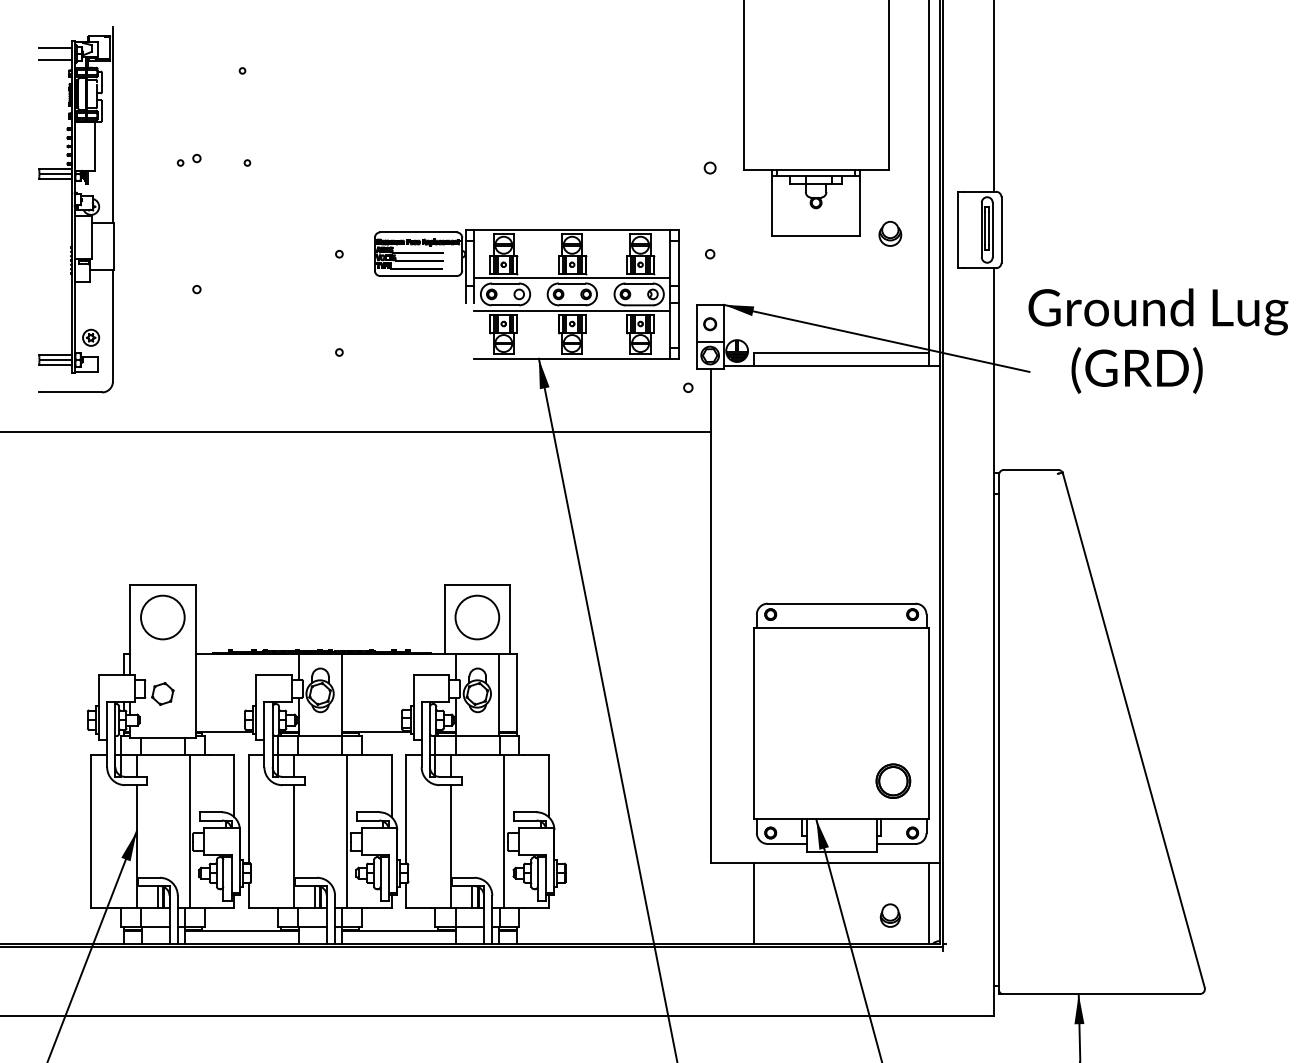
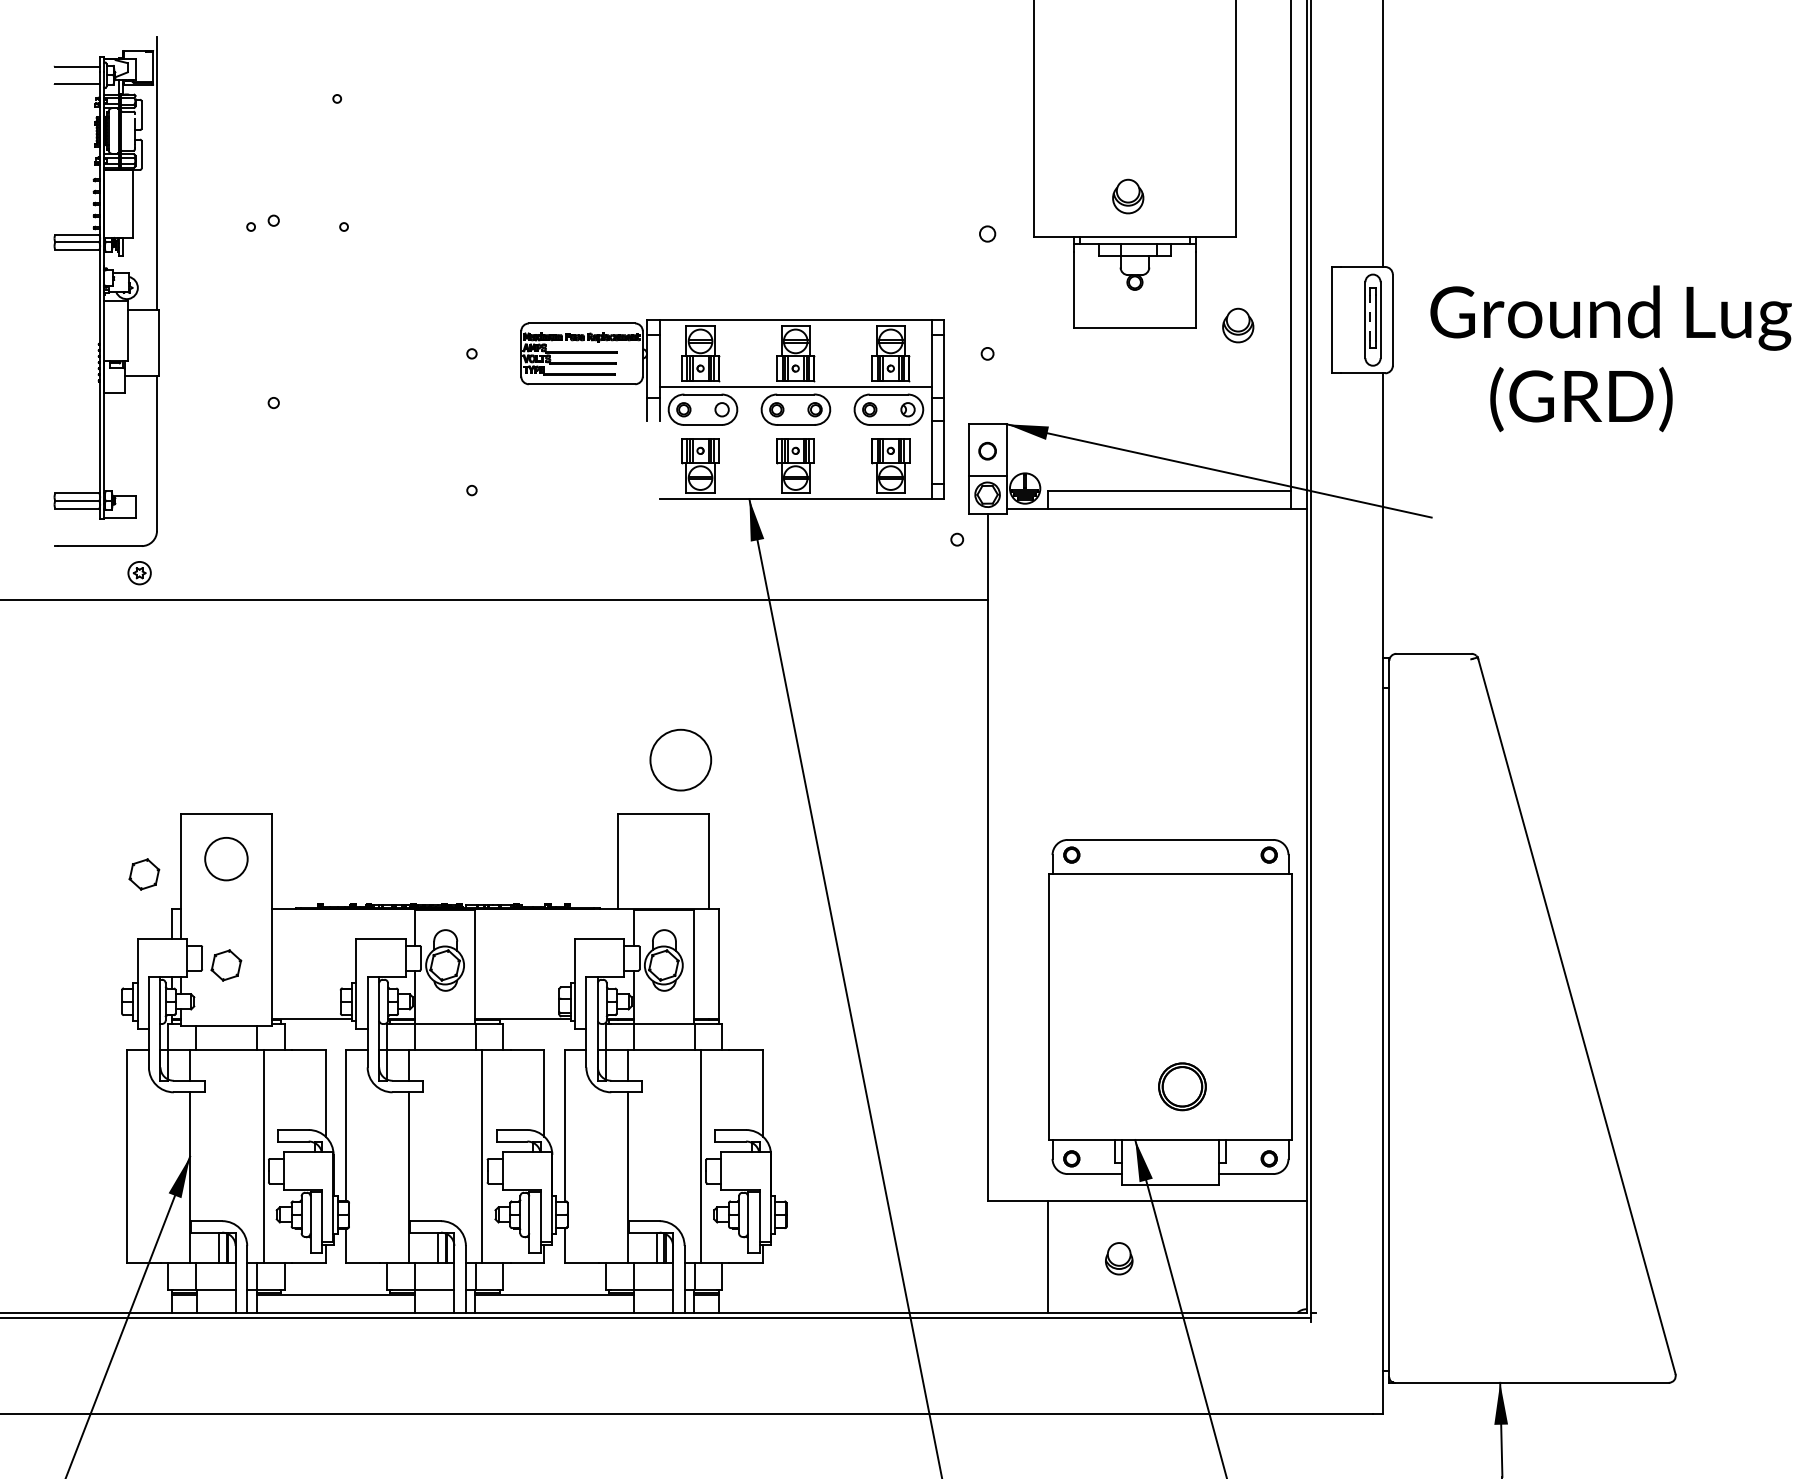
part: (811, 141) -> (1128, 196), added
line: (984, 228) -> (1369, 317), solid -> dashed
line: (572, 310) -> (795, 432), removed
part: (91, 338) -> (139, 573), moved
text: (1158, 340) -> (1610, 358), moved
circle: (162, 617) -> (226, 858), size x0.7
circle: (477, 617) -> (680, 759), moved
part: (103, 628) -> (144, 874), added
part: (893, 780) -> (1182, 1086), moved
line: (928, 903) -> (1291, 1256), removed
part: (890, 915) -> (1119, 1258), moved

